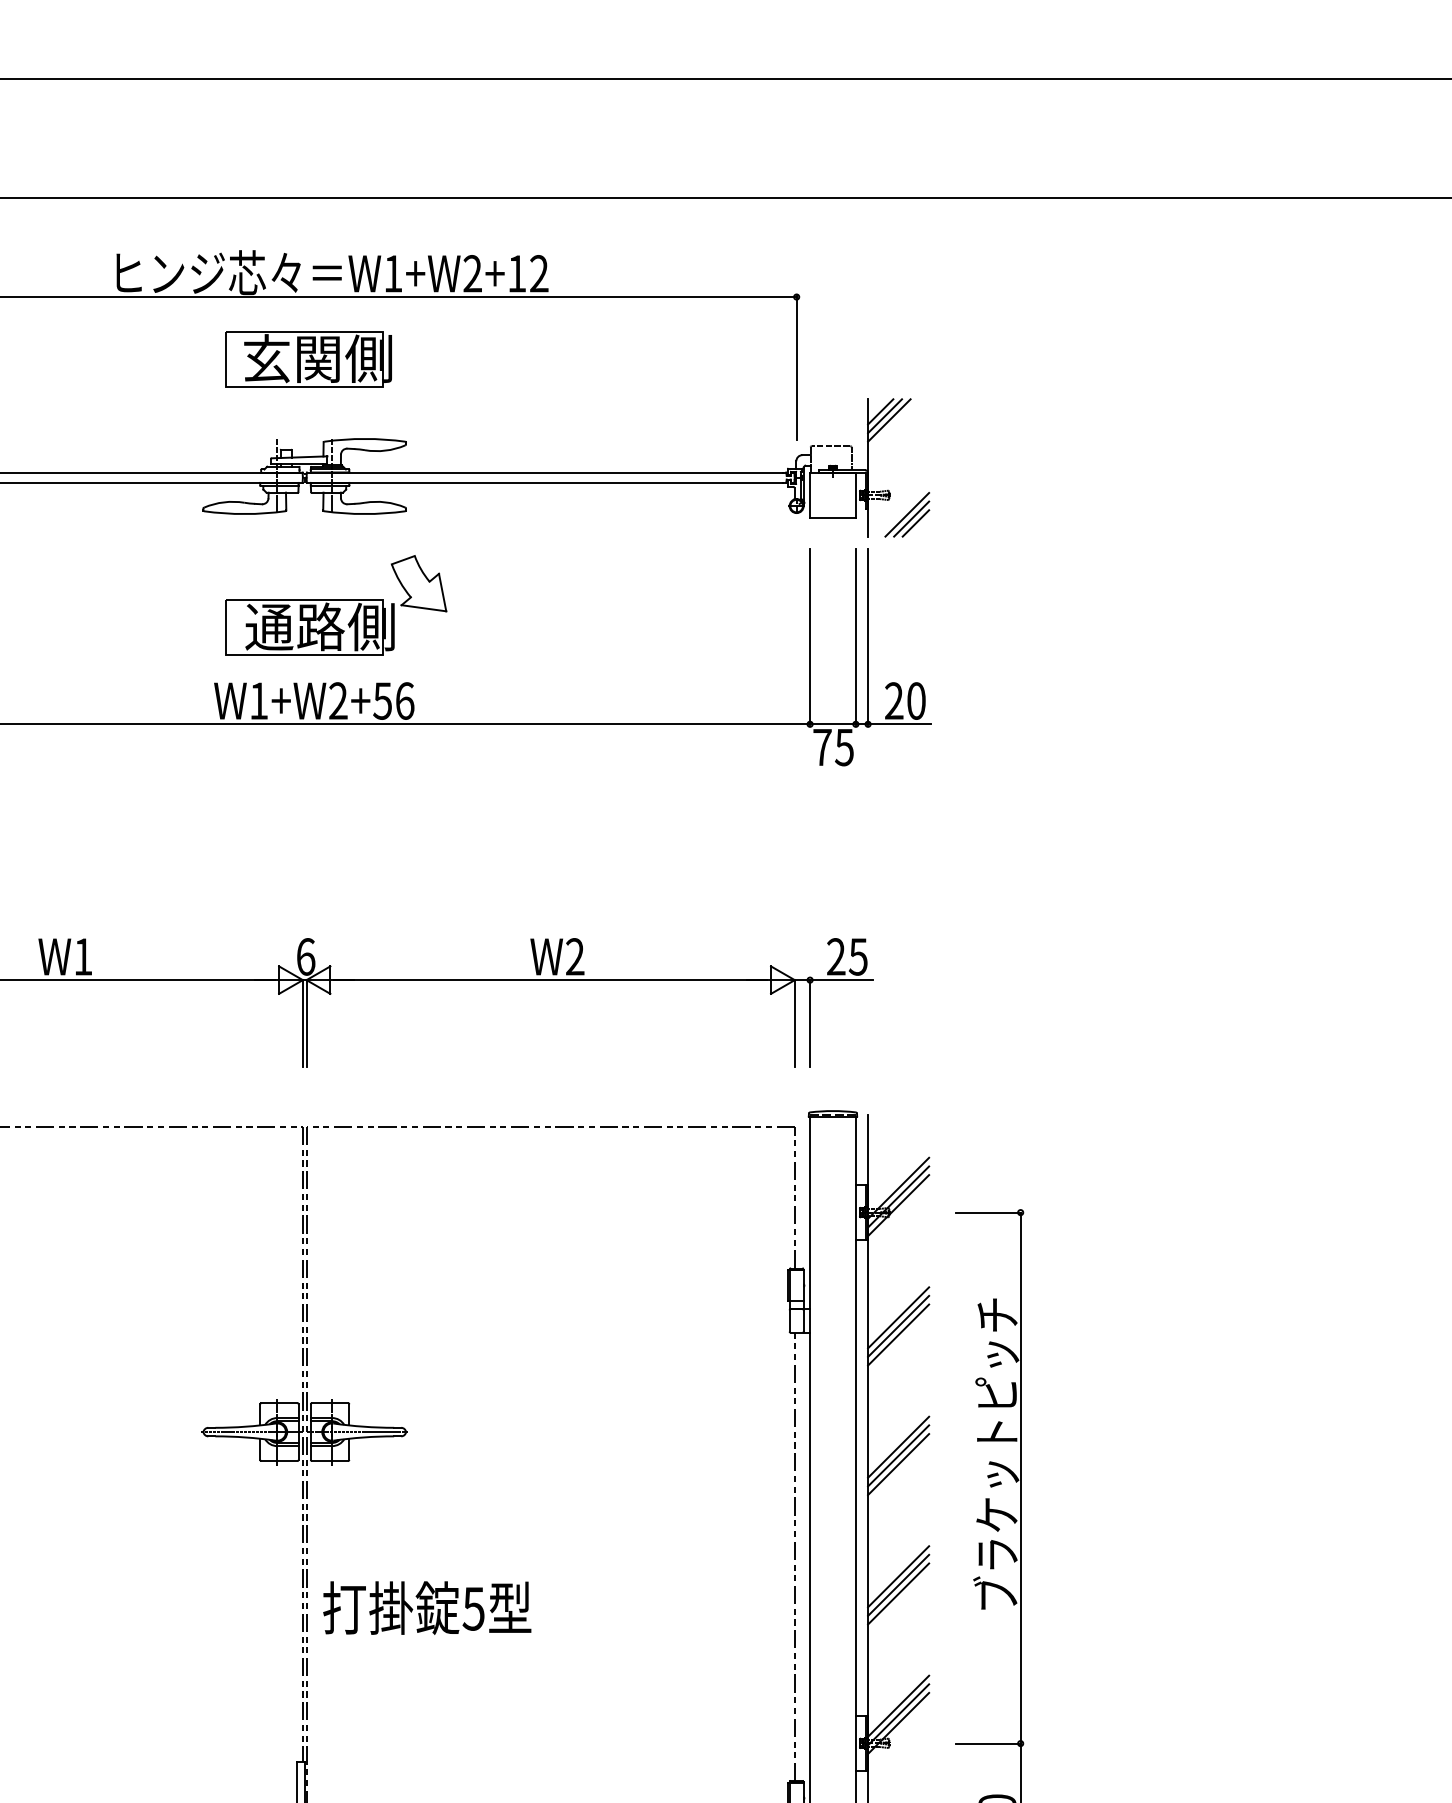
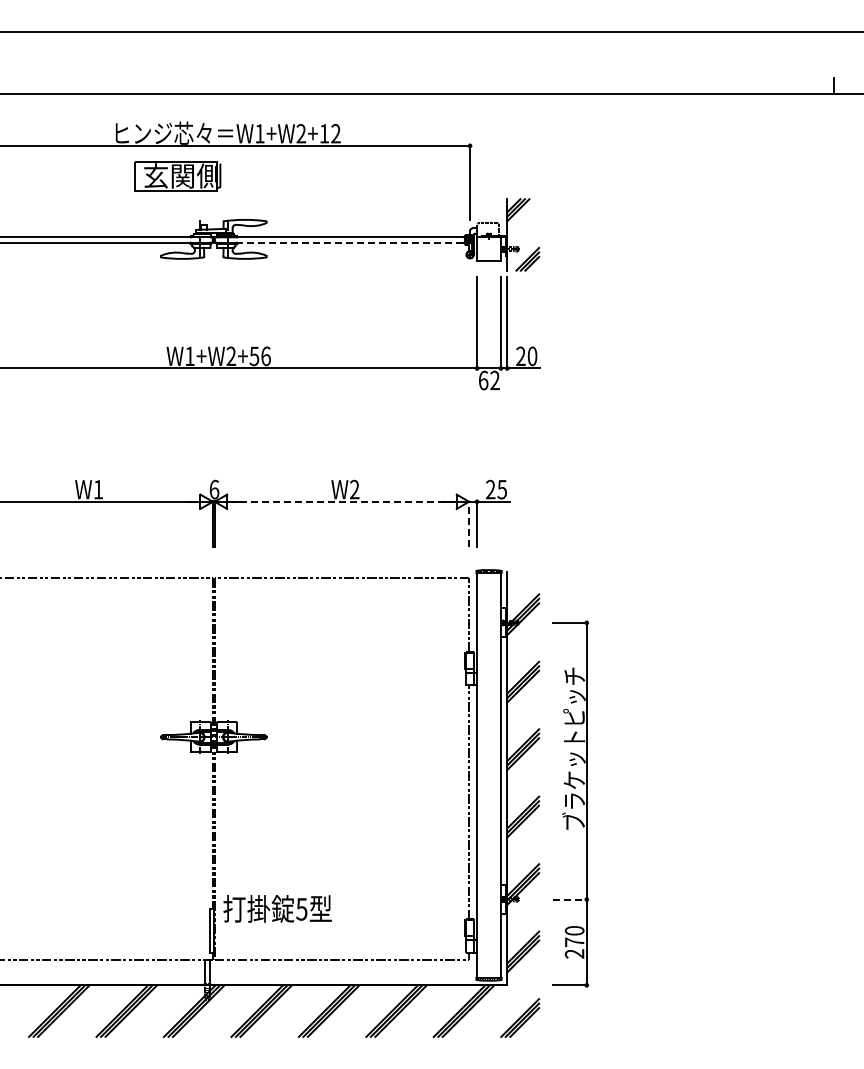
part: (307, 359) -> (177, 176), moved
line: (544, 482) -> (338, 242), solid -> dashed
part: (336, 603) -> (230, 305), removed
text: (831, 747) -> (488, 380), 75 -> 62
line: (549, 979) -> (341, 501), solid -> dashed
line: (795, 1023) -> (469, 524), solid -> dashed
text: (426, 1607) -> (277, 908), moved
line: (989, 1743) -> (570, 899), solid -> dashed

